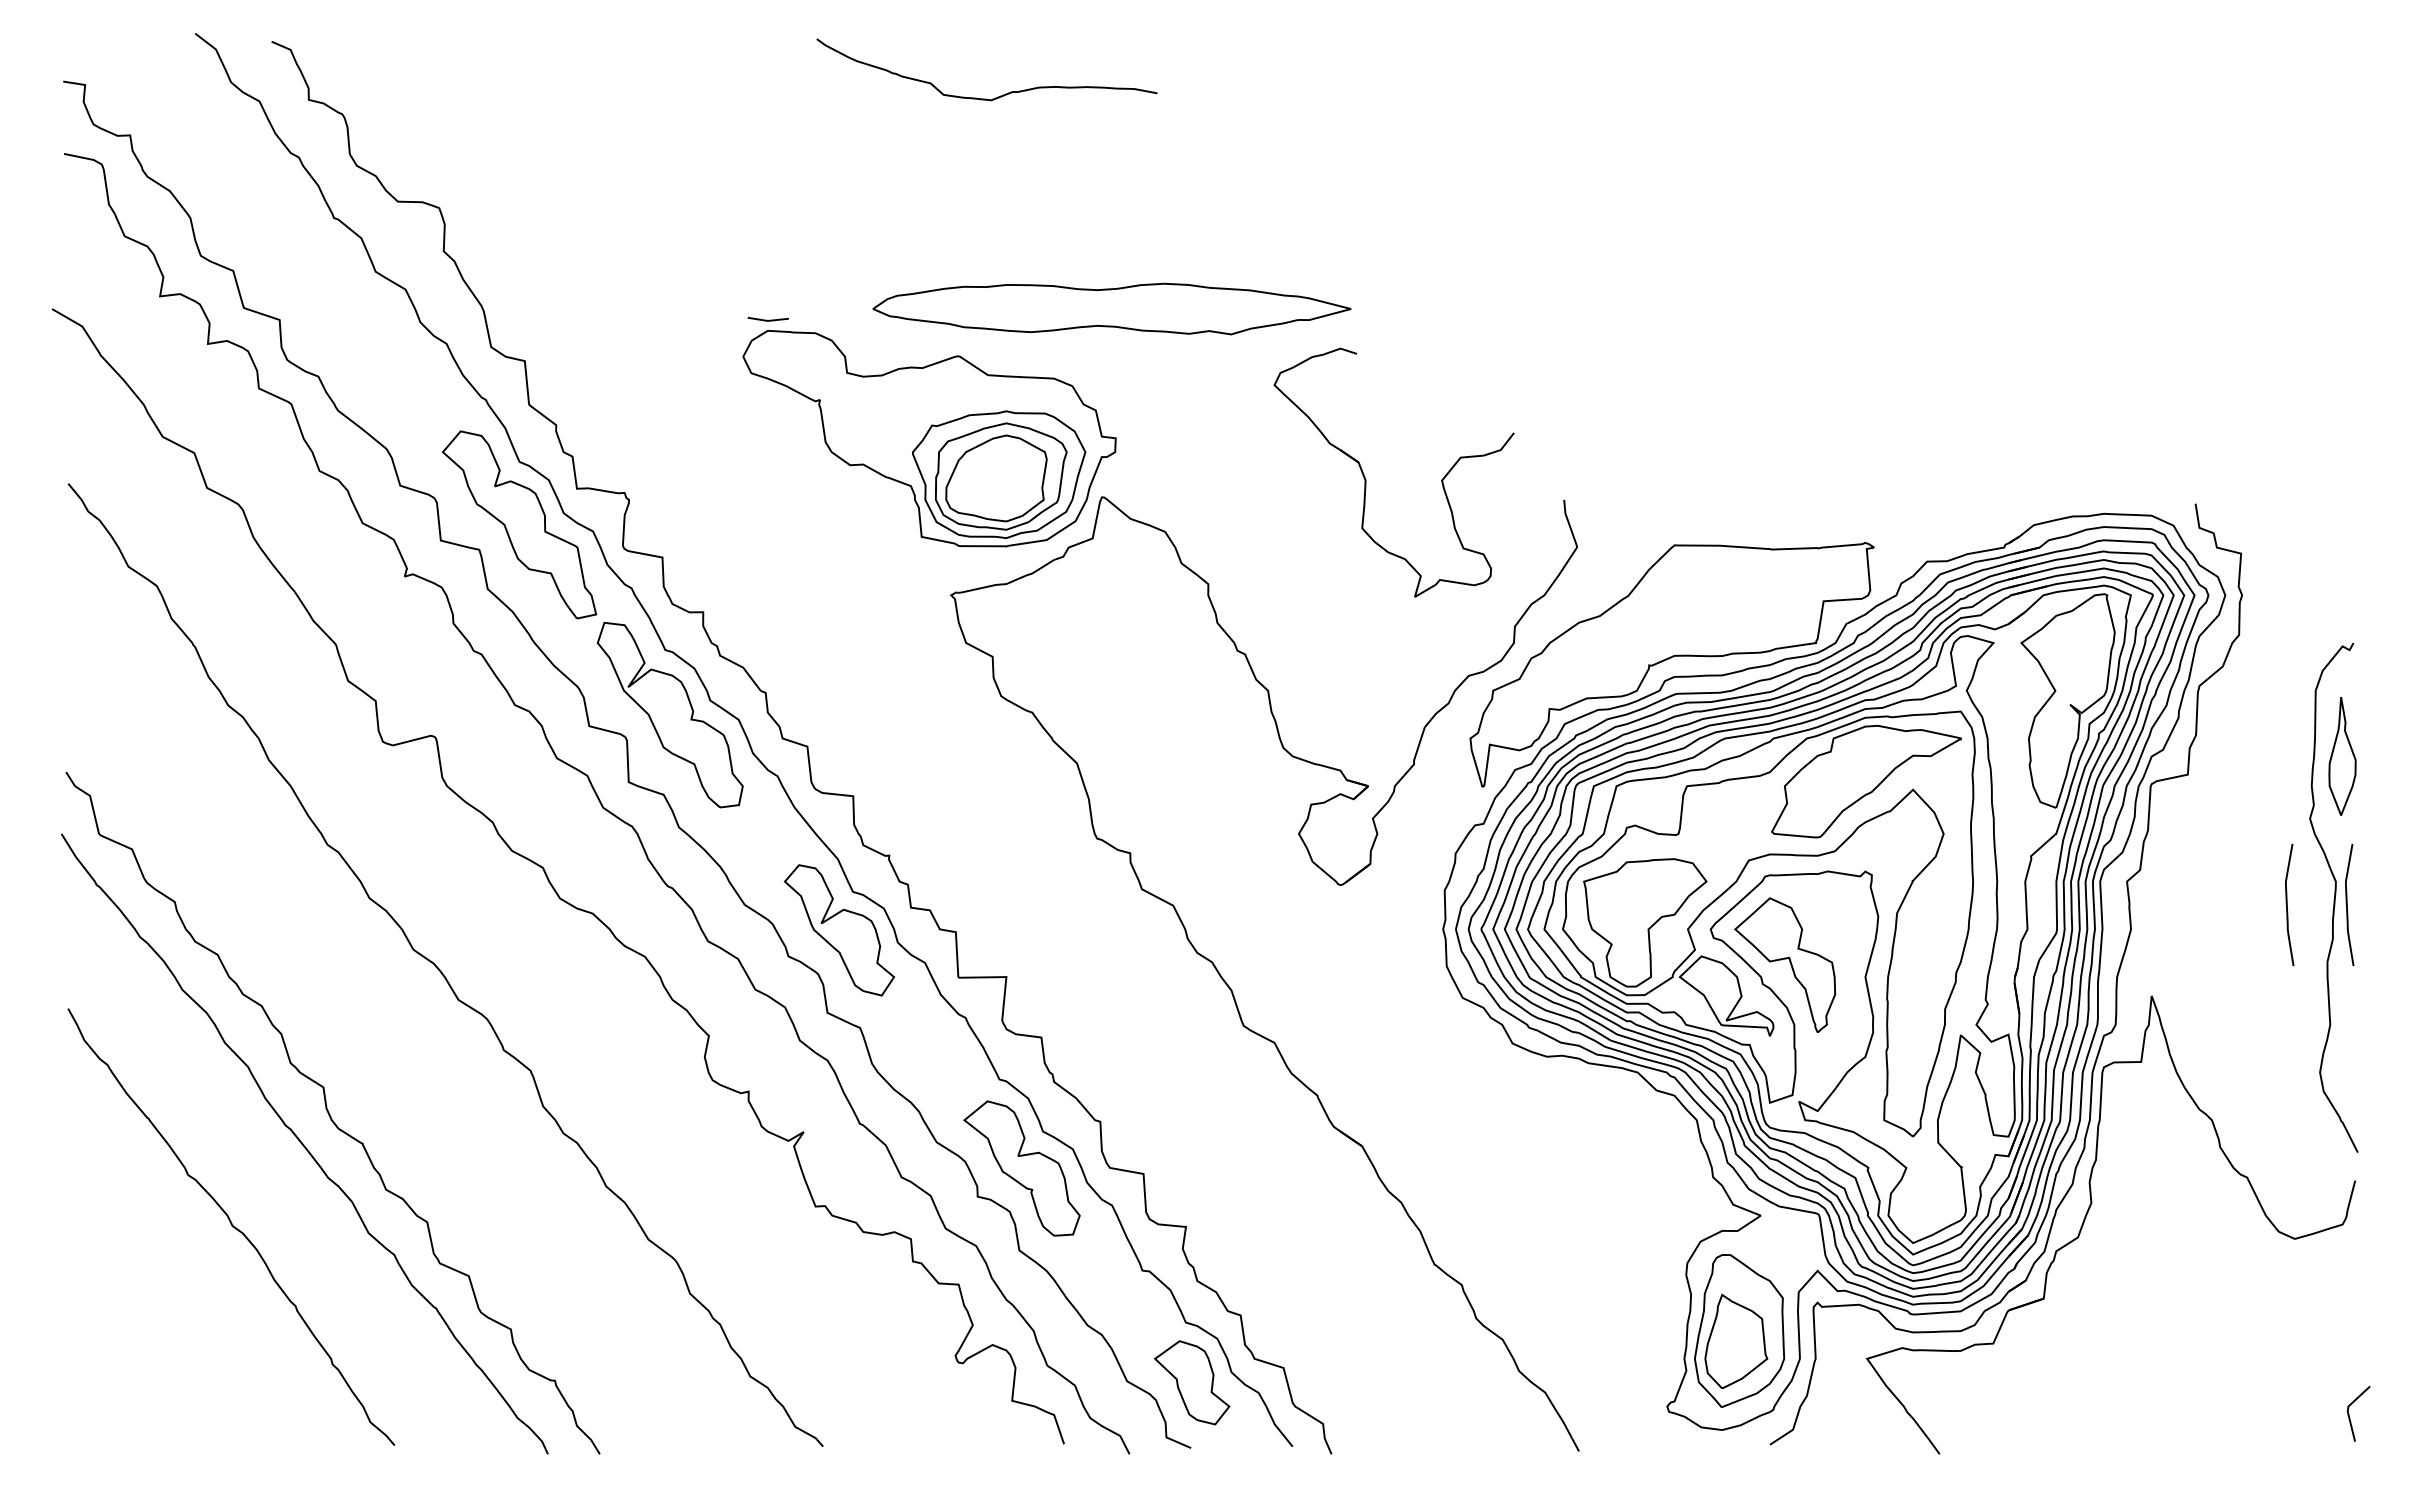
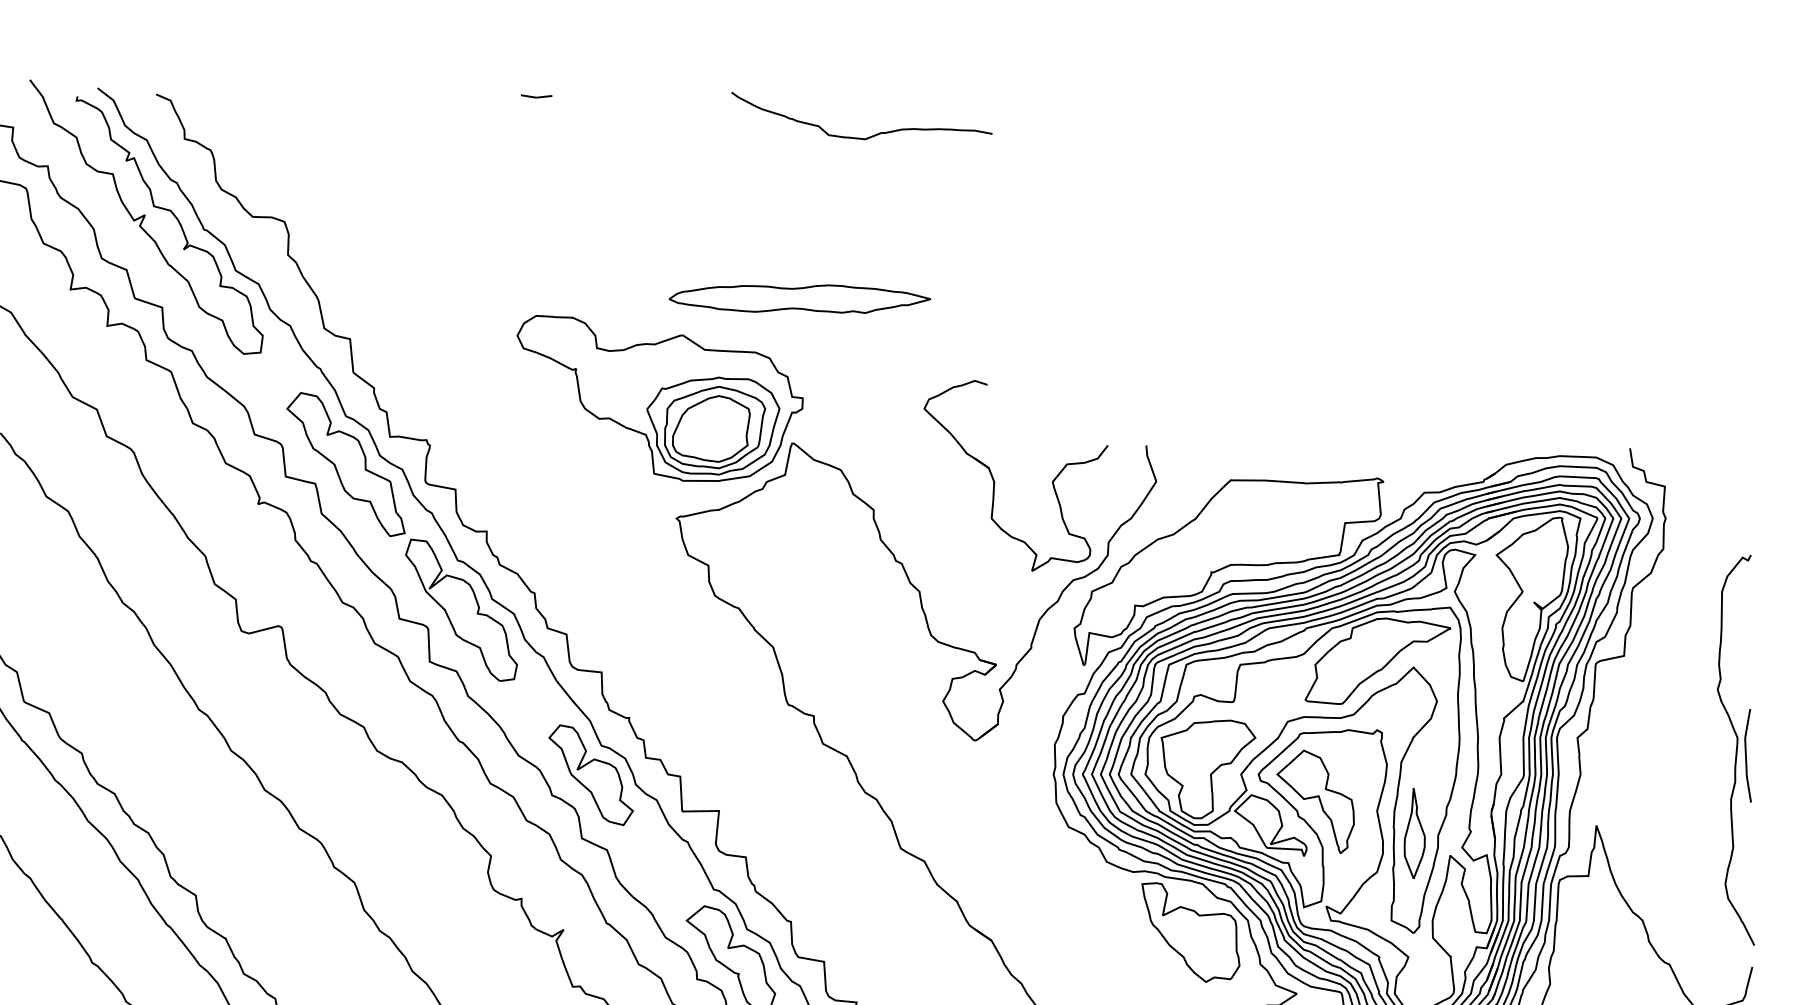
curve: (986, 98) -> (861, 137), moved
curve: (257, 201) -> (145, 216), added
part: (1112, 308) -> (800, 298), size x0.71
line: (766, 319) -> (535, 96), moved
part: (1366, 479) -> (994, 481), moved
part: (2342, 756) -> (1414, 833), moved
curve: (2287, 904) -> (1700, 755), removed
part: (1622, 1135) -> (1191, 932), added

